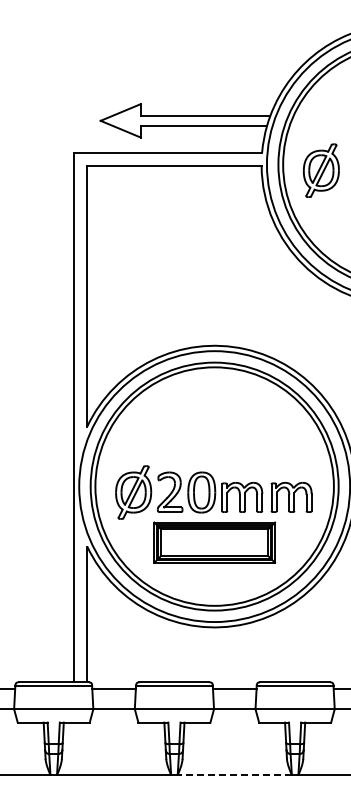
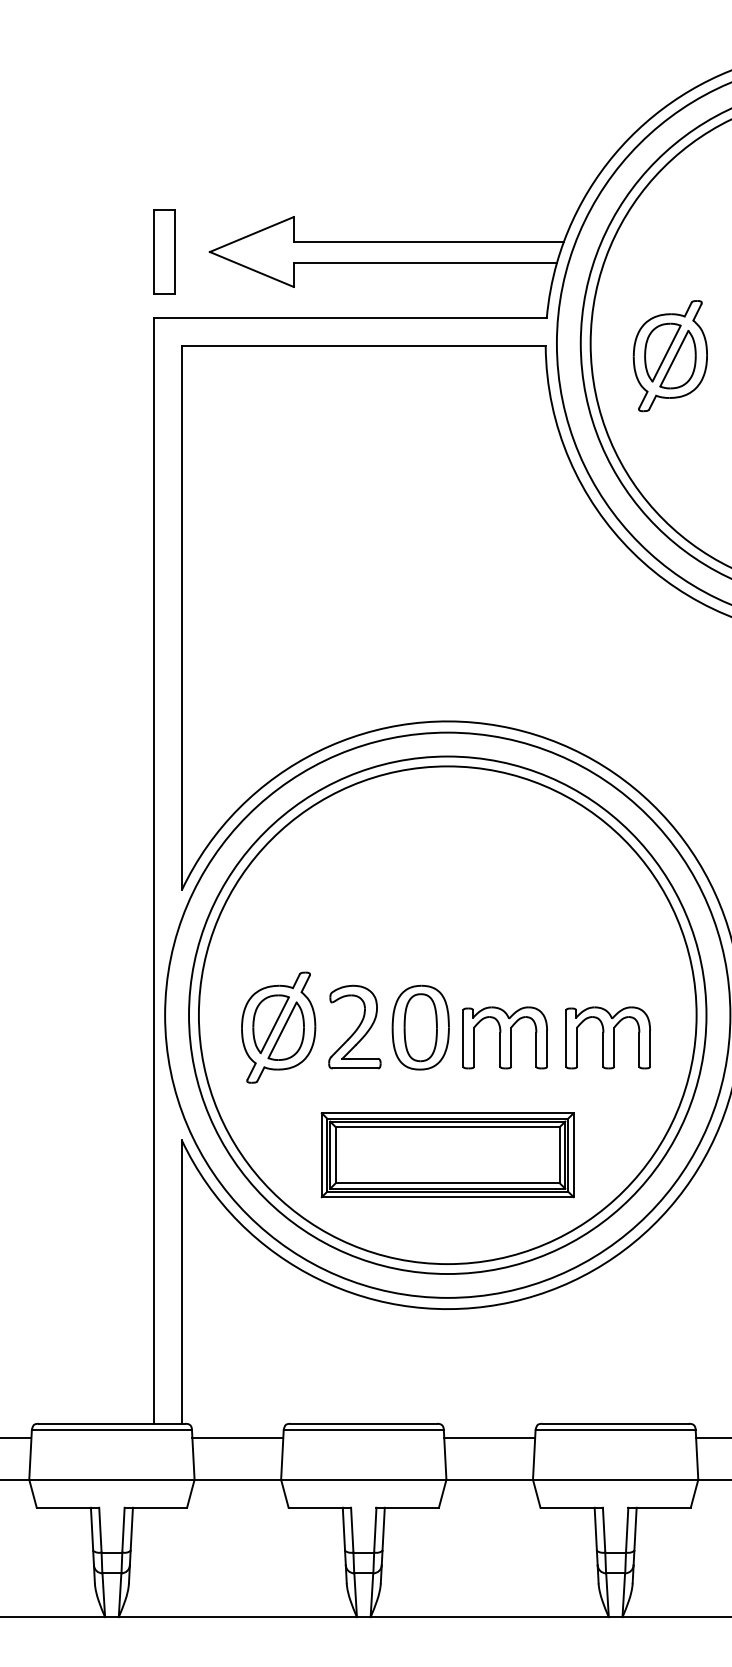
part: (78, 120) -> (163, 251), added
part: (214, 542) -> (447, 1154), moved
line: (234, 775) -> (489, 1618), dashed -> solid

